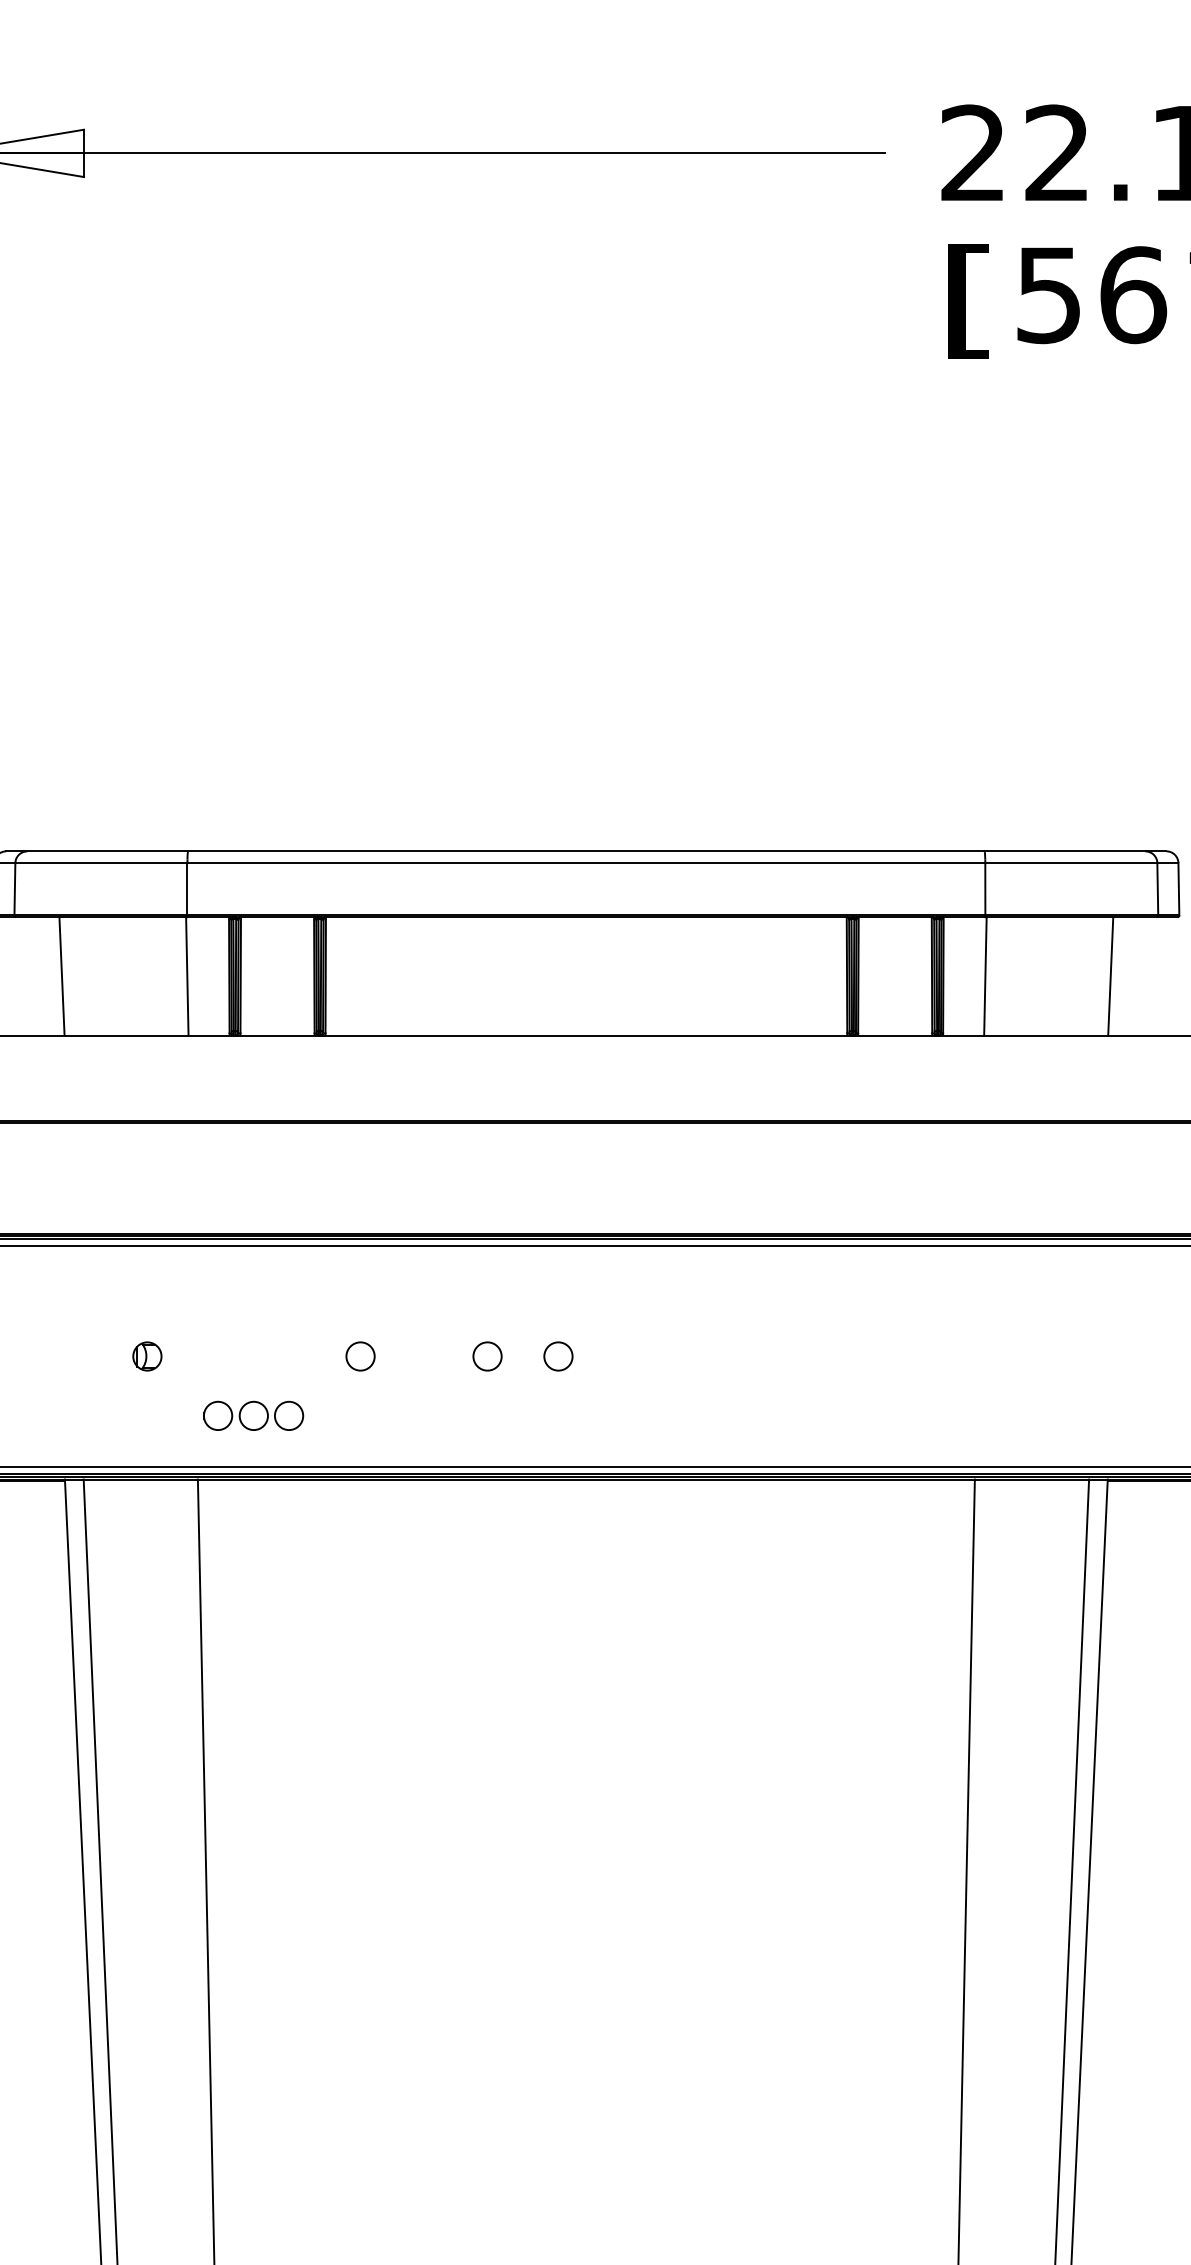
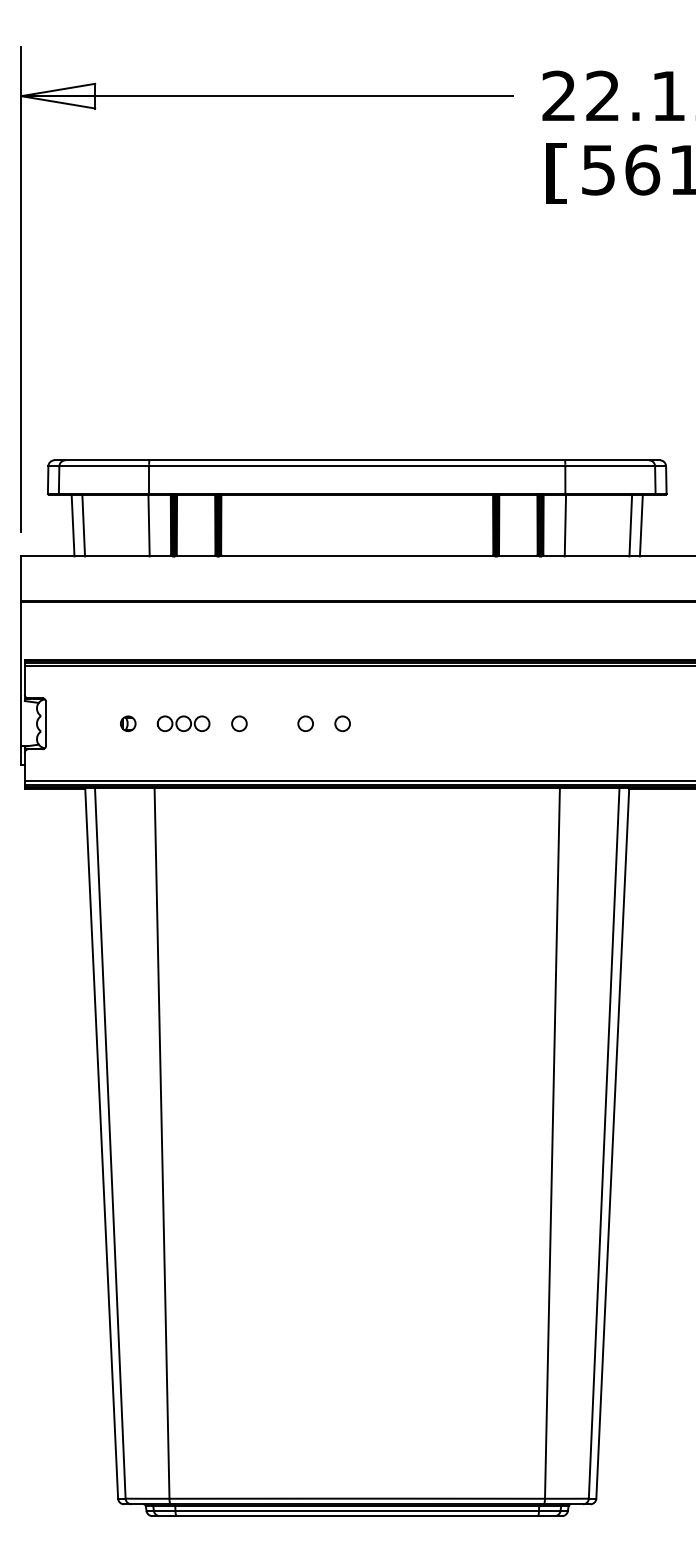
line: (40, 976) -> (72, 525), added
line: (1129, 976) -> (640, 525), added
part: (253, 1415) -> (183, 723), moved

